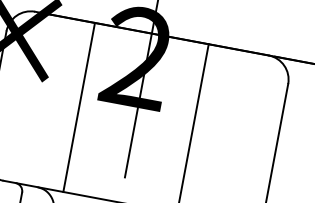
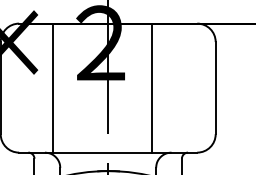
line: (78, 106) -> (52, 87), moved

